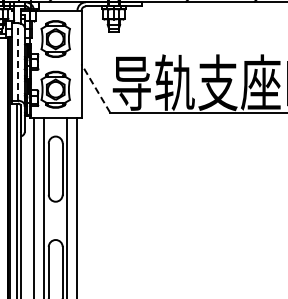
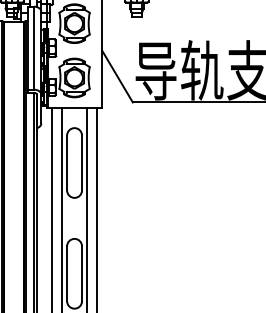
line: (17, 61) -> (33, 47), dashed -> solid
line: (95, 88) -> (117, 76), dashed -> solid

